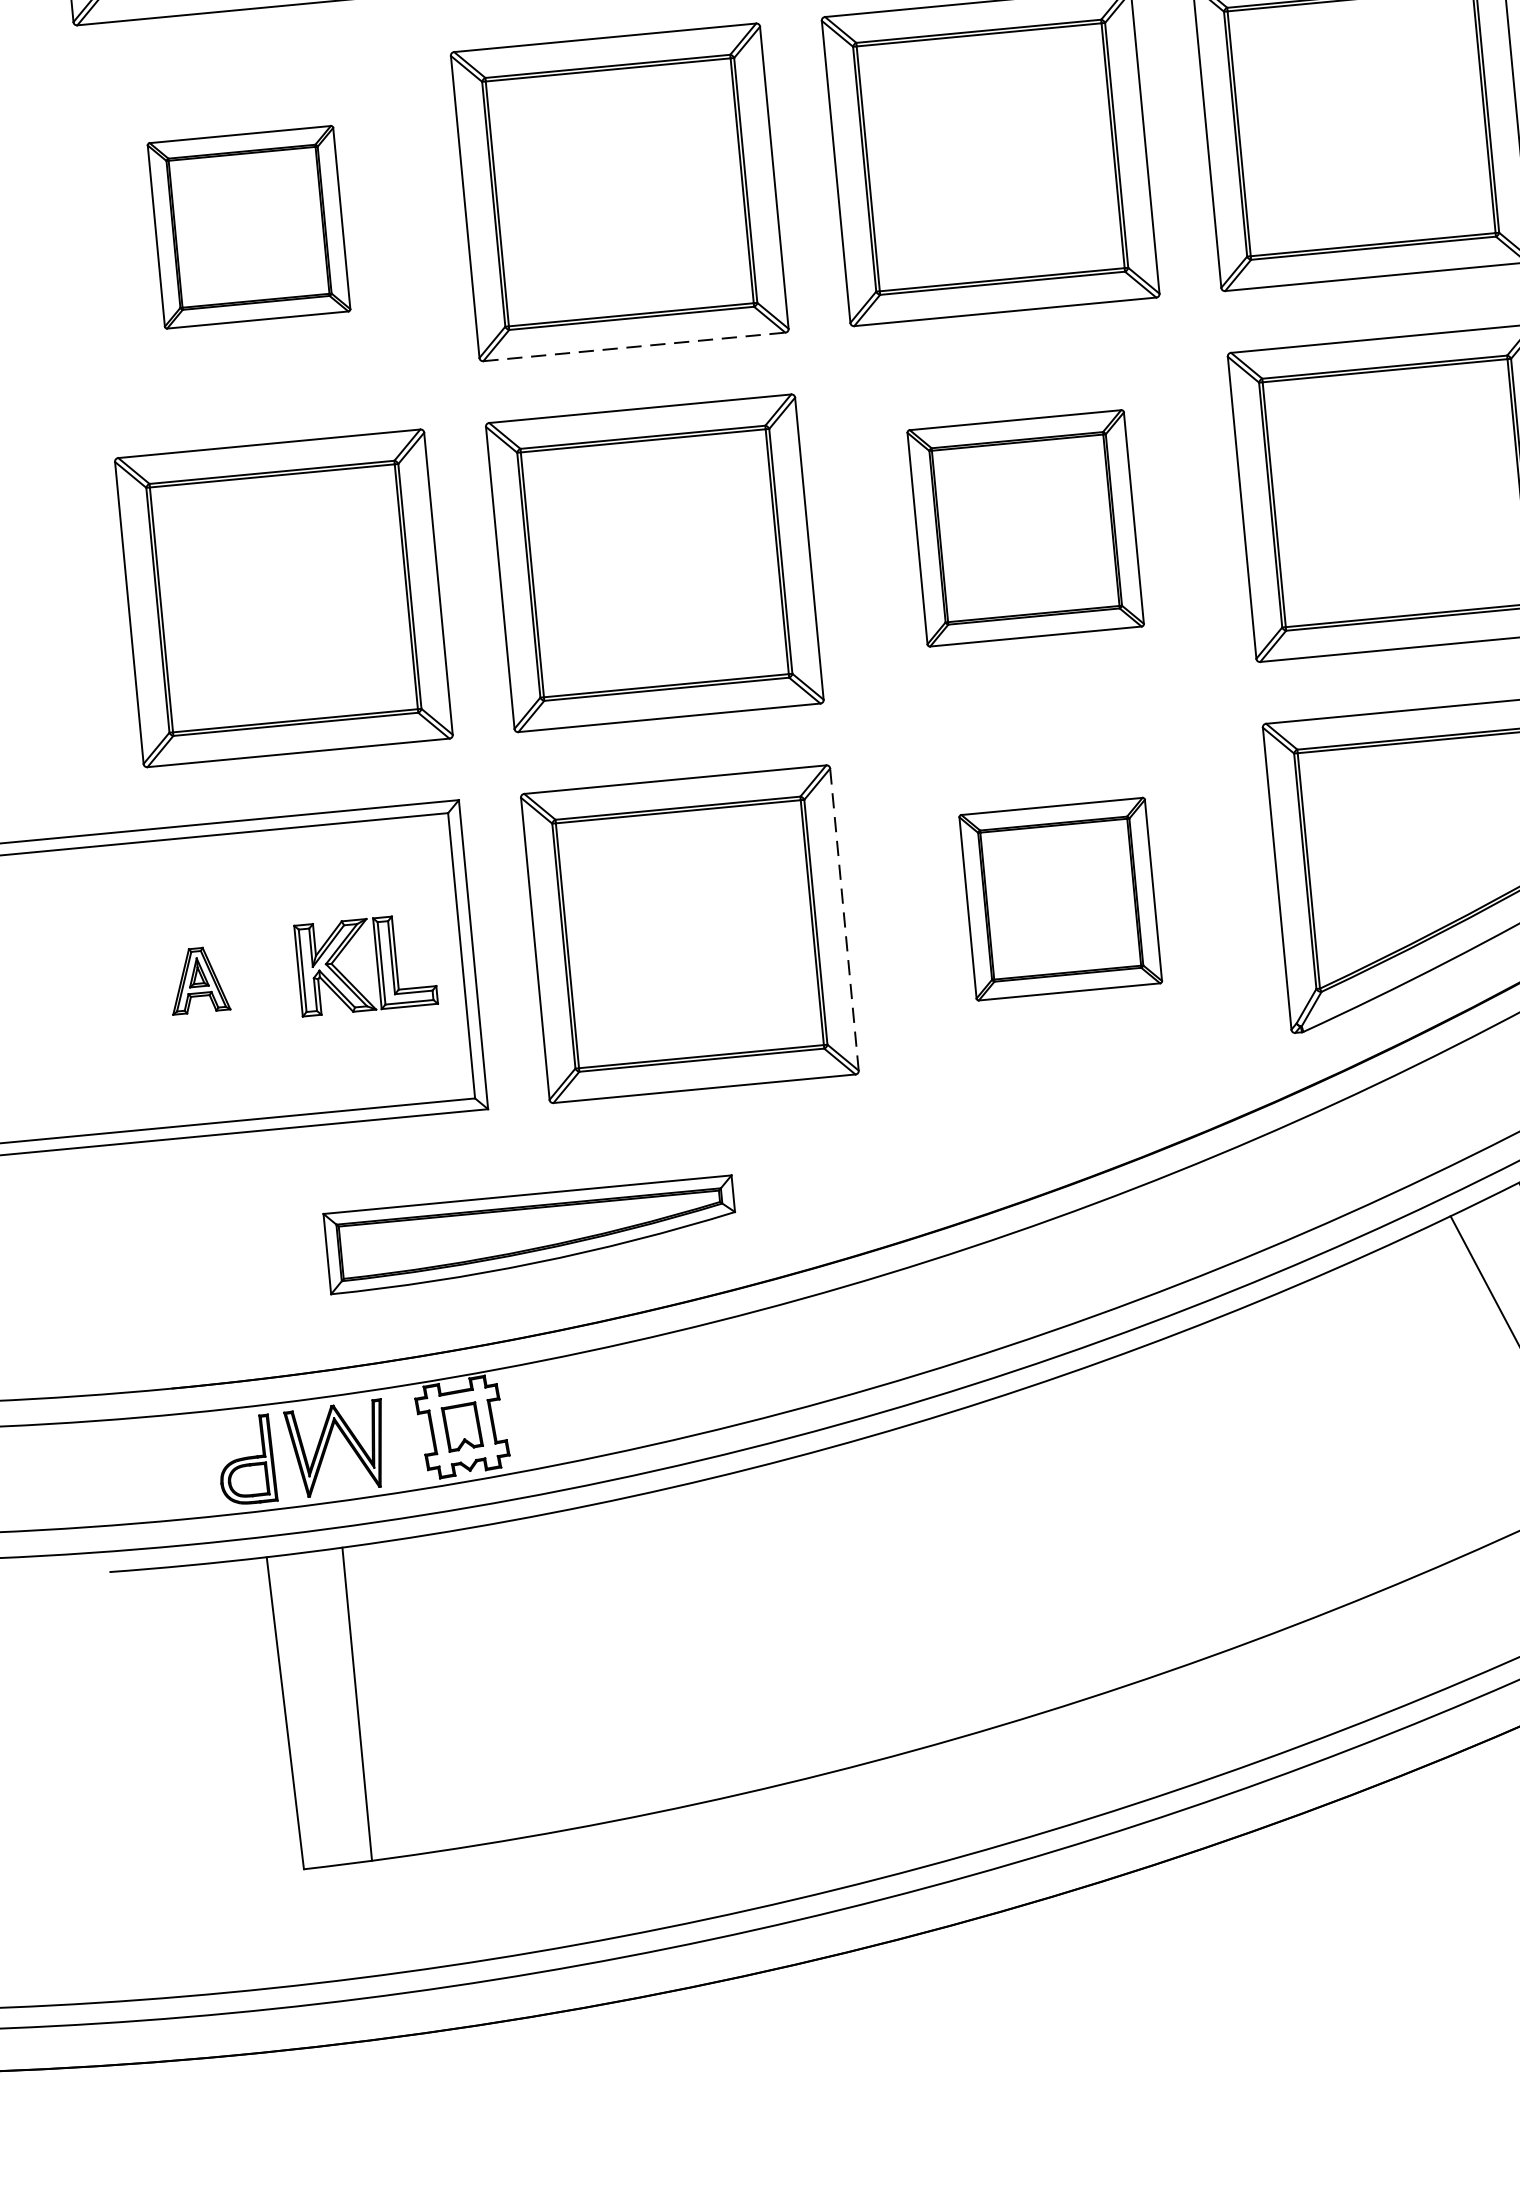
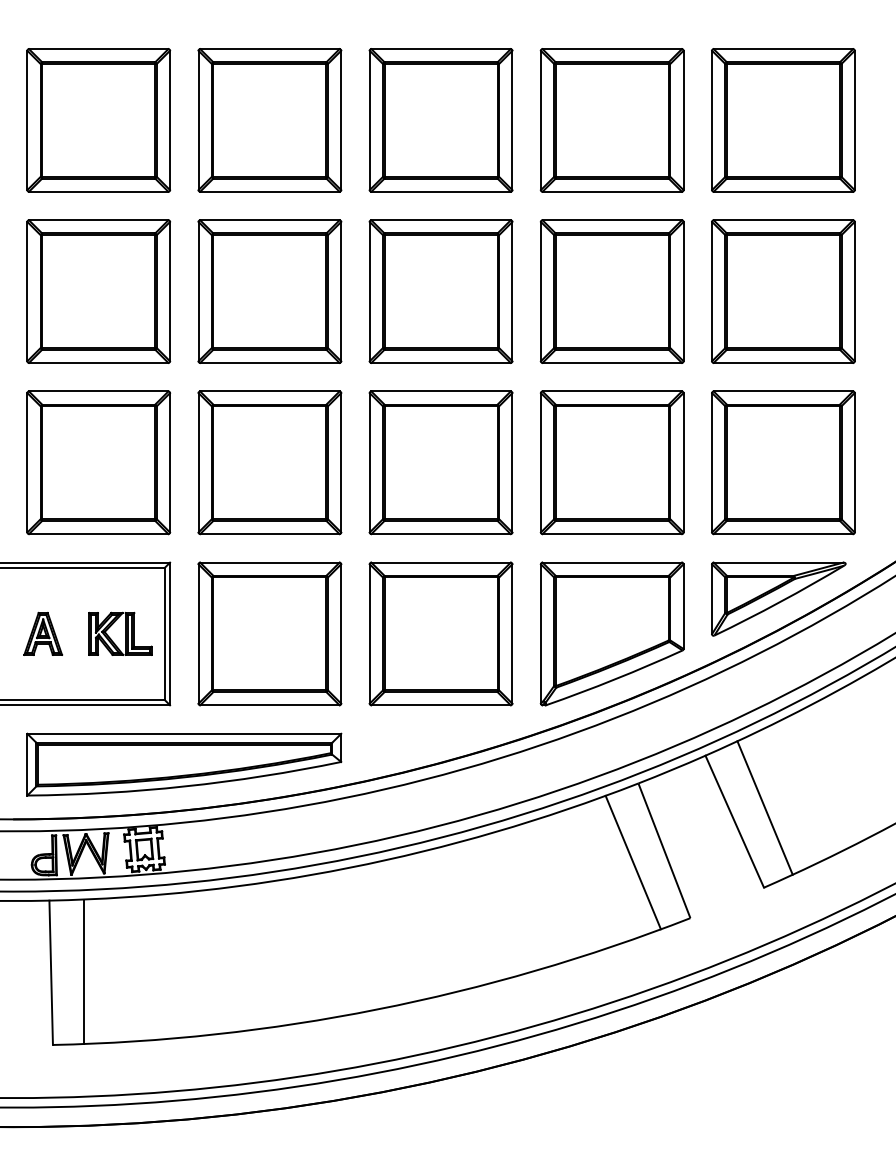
part: (248, 227) -> (98, 291), size x1.67
line: (633, 346) -> (269, 362), dashed -> solid
part: (1024, 527) -> (440, 462), size x1.43
part: (1059, 898) -> (440, 633), size x1.67
line: (844, 918) -> (341, 633), dashed -> solid
part: (199, 979) -> (43, 633), size x1.43
part: (531, 1234) -> (184, 764), size x1.67

